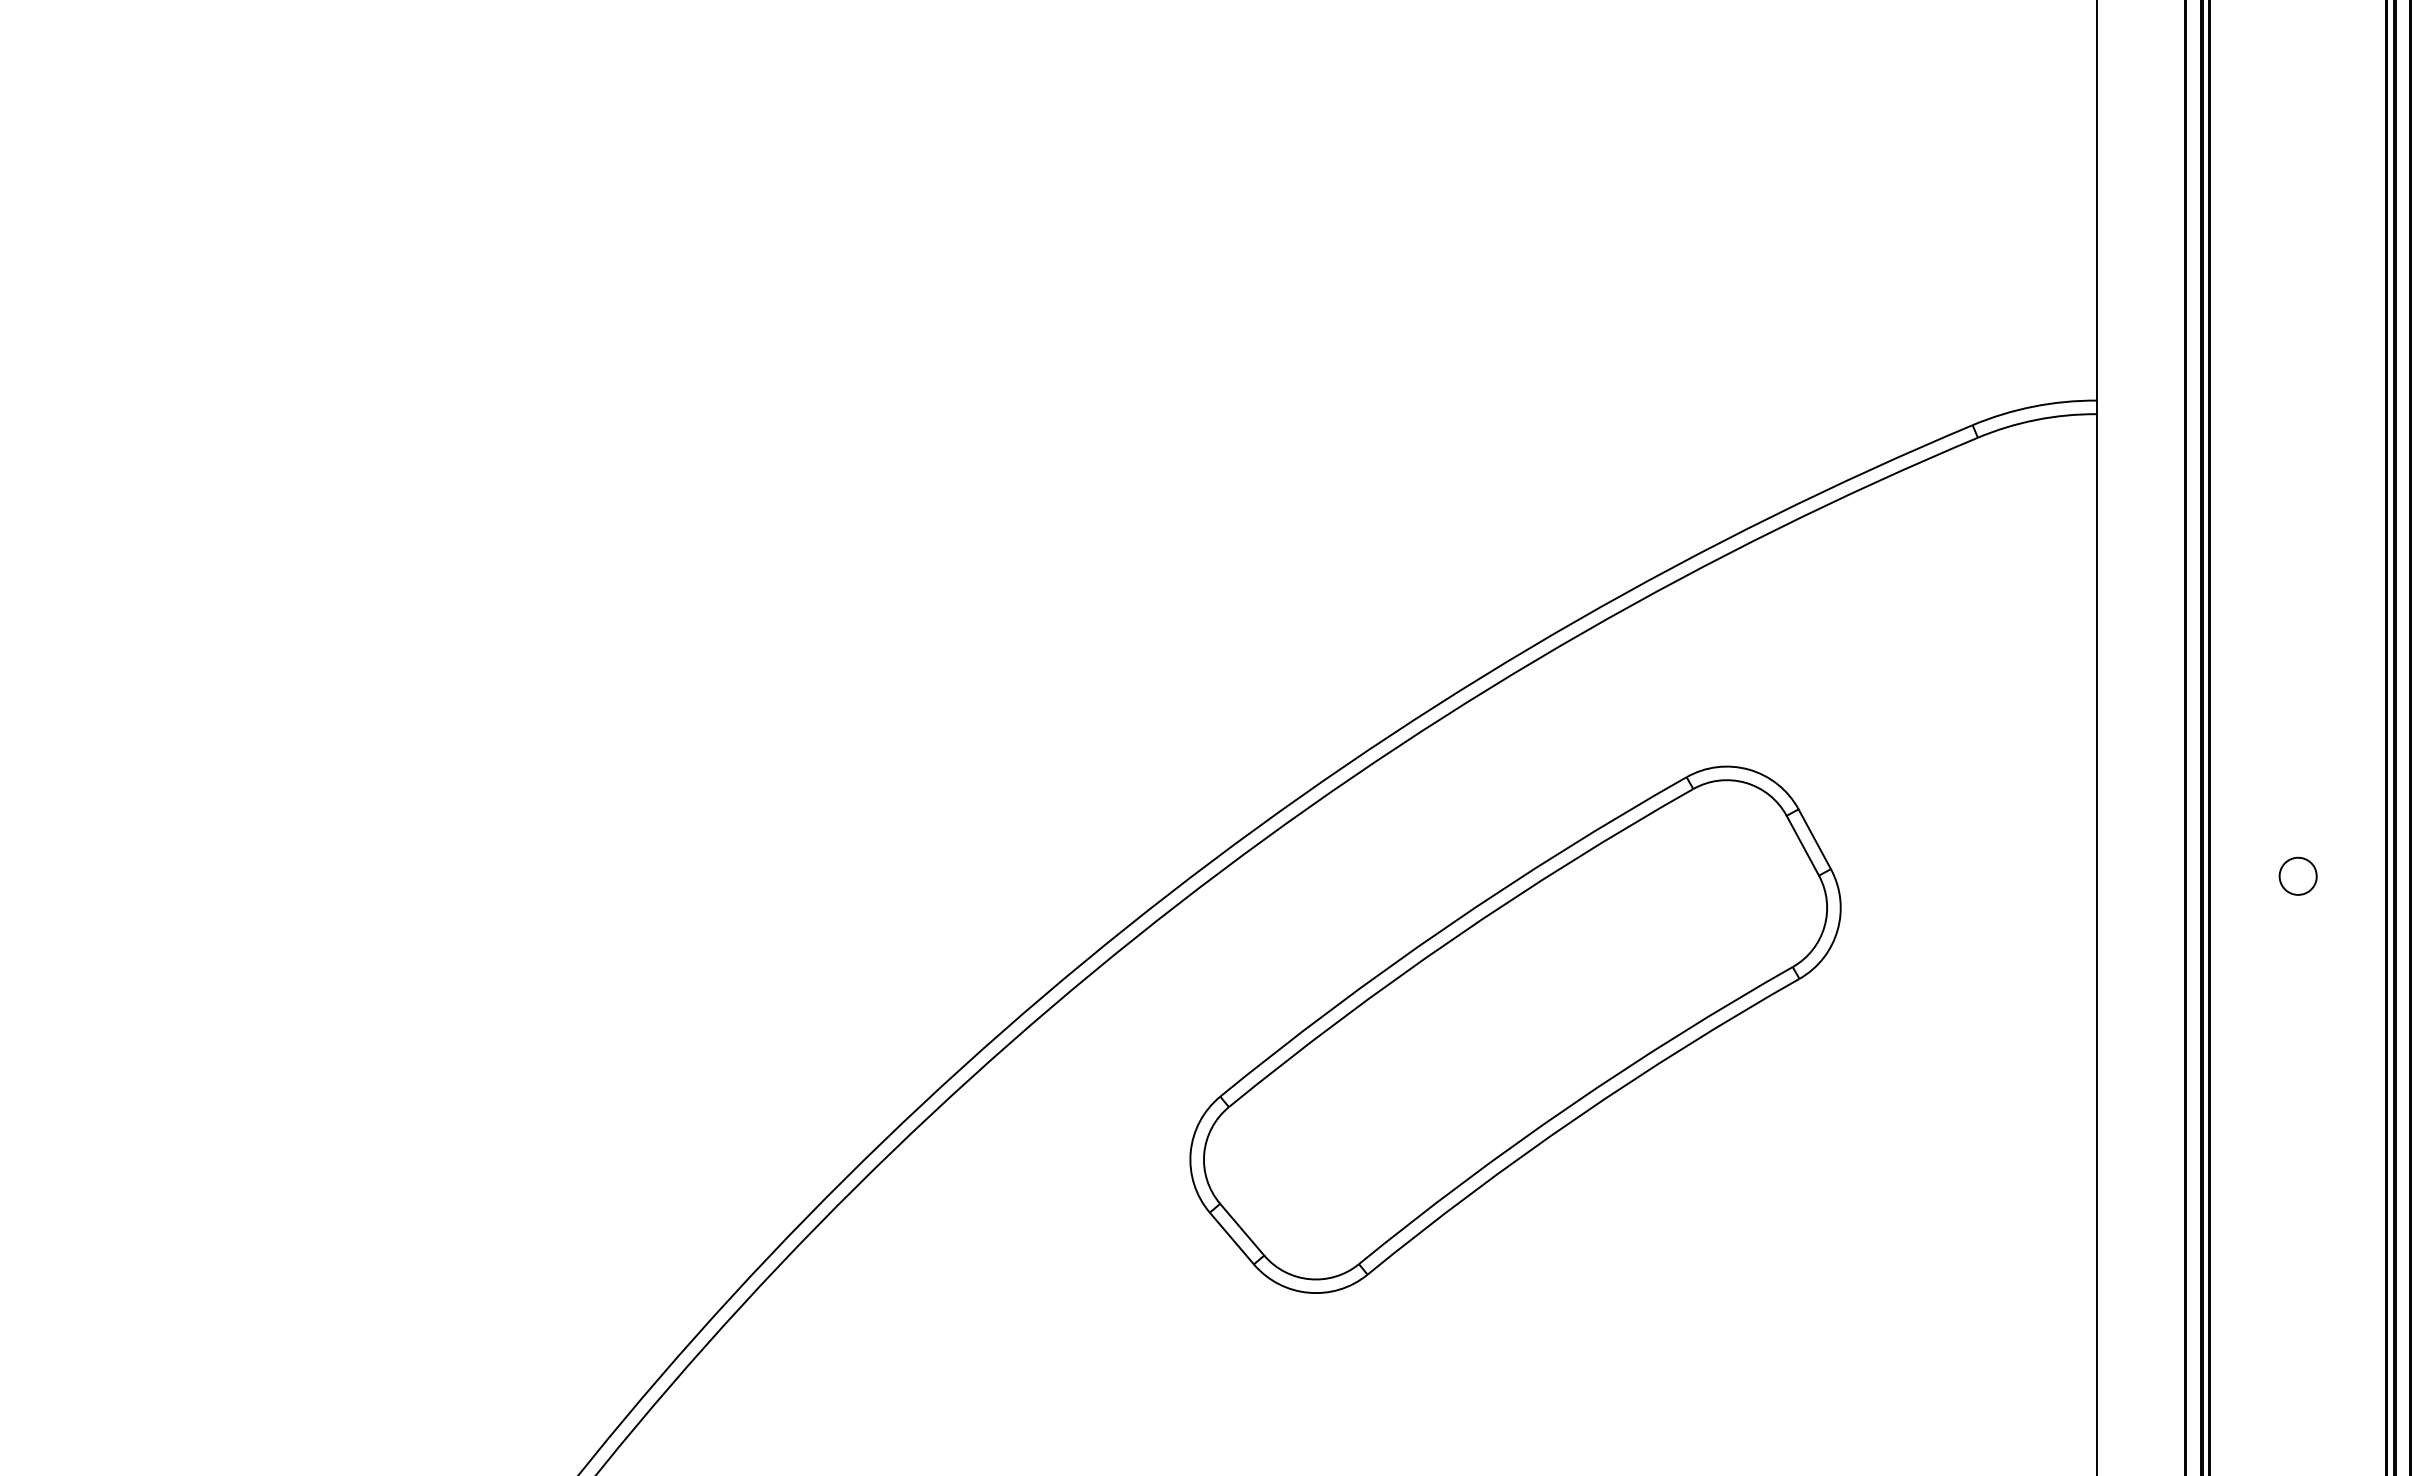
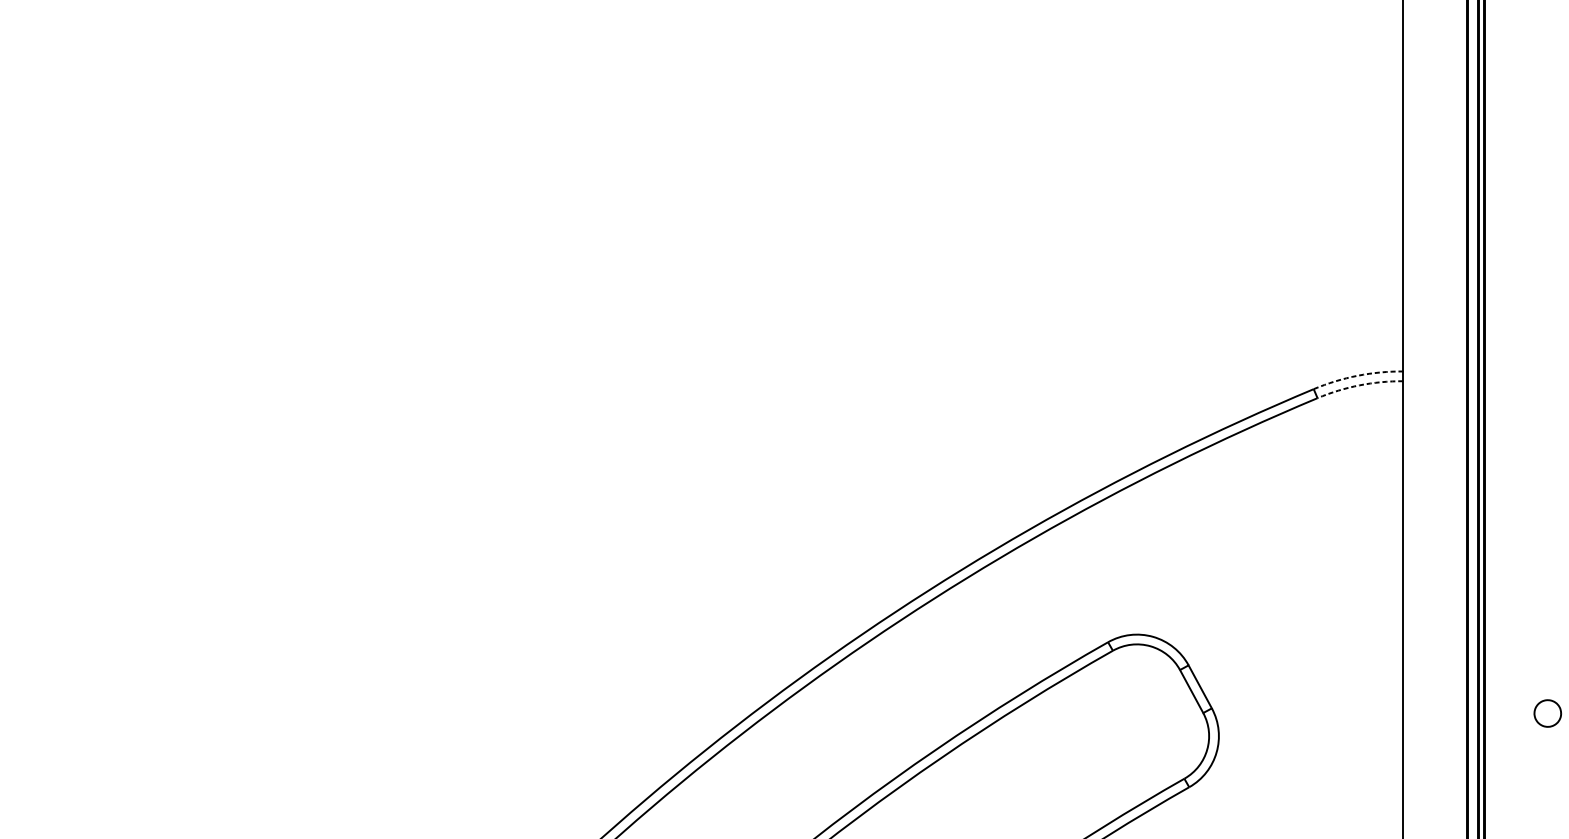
arc: (2033, 406) -> (1357, 375), solid -> dashed
arc: (2036, 419) -> (1359, 385), solid -> dashed

